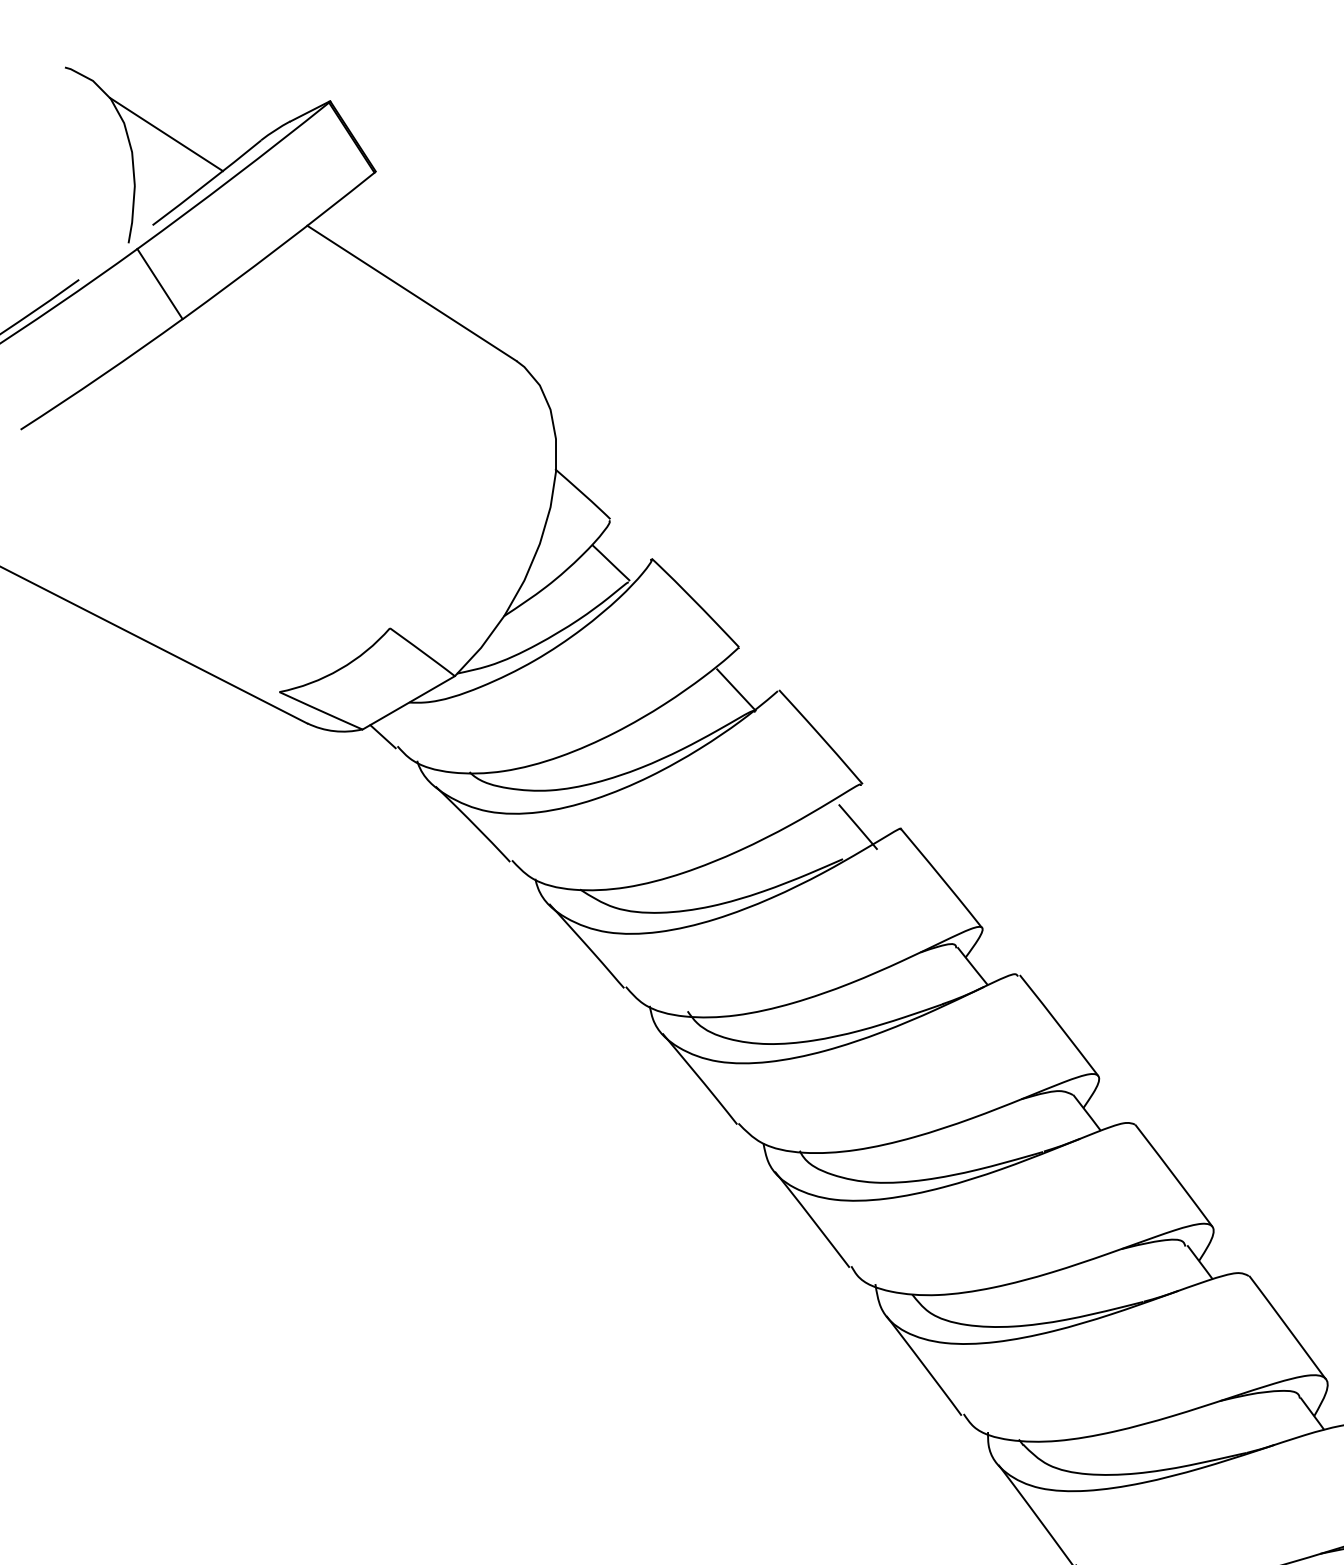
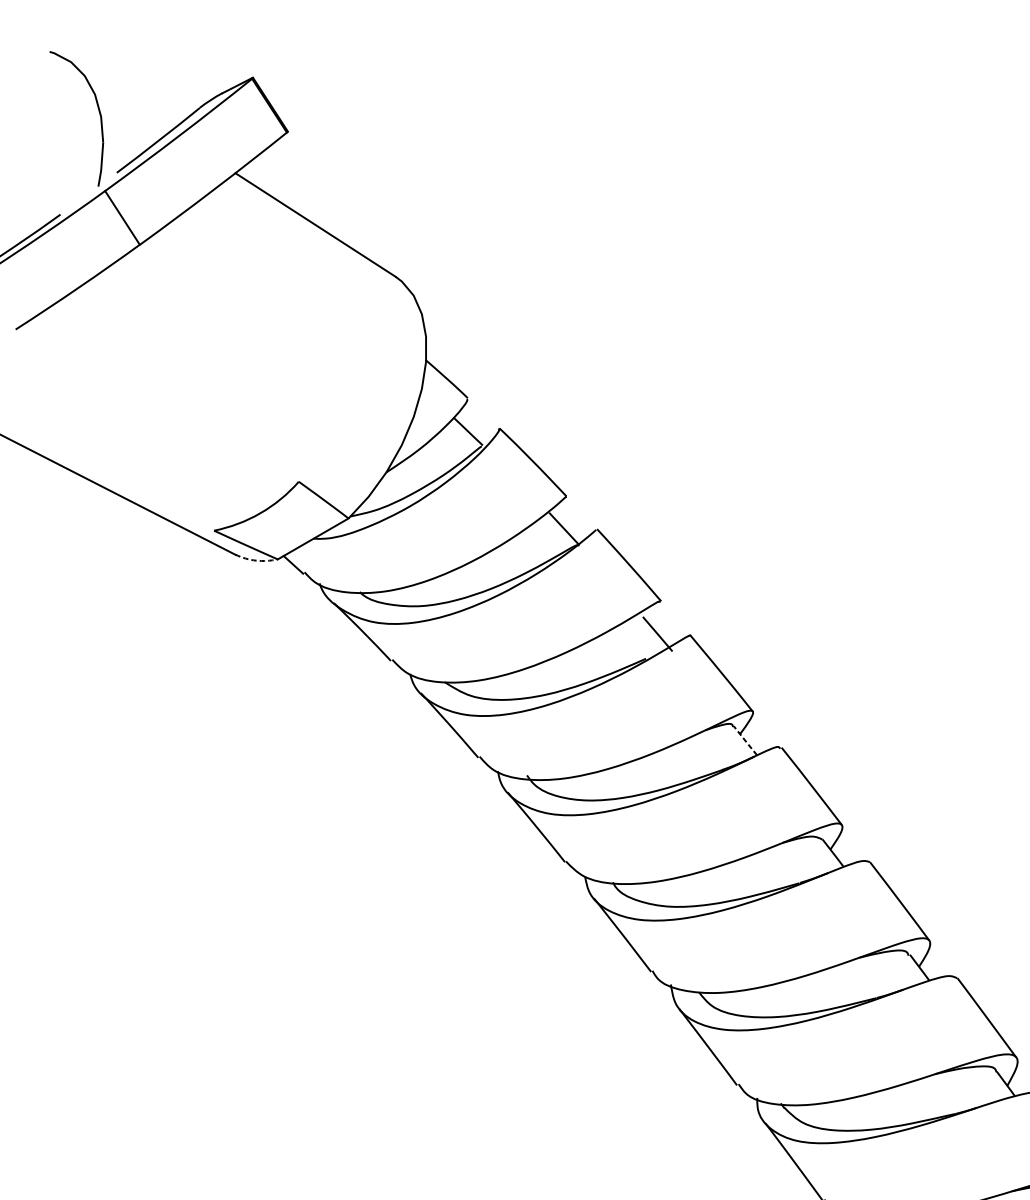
line: (166, 134) -> (127, 103), removed
arc: (334, 731) -> (256, 560), solid -> dashed
line: (972, 966) -> (745, 741), solid -> dashed

